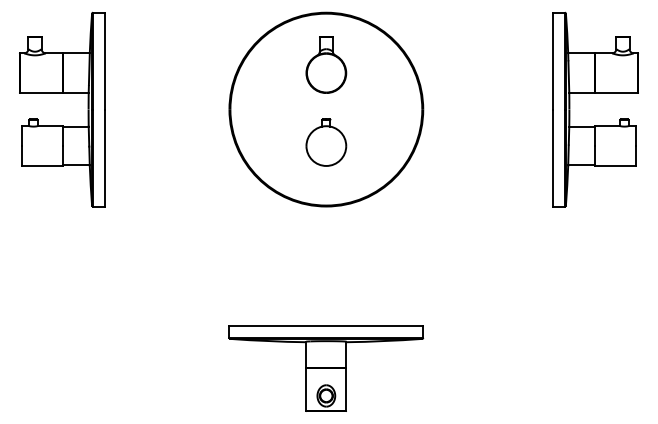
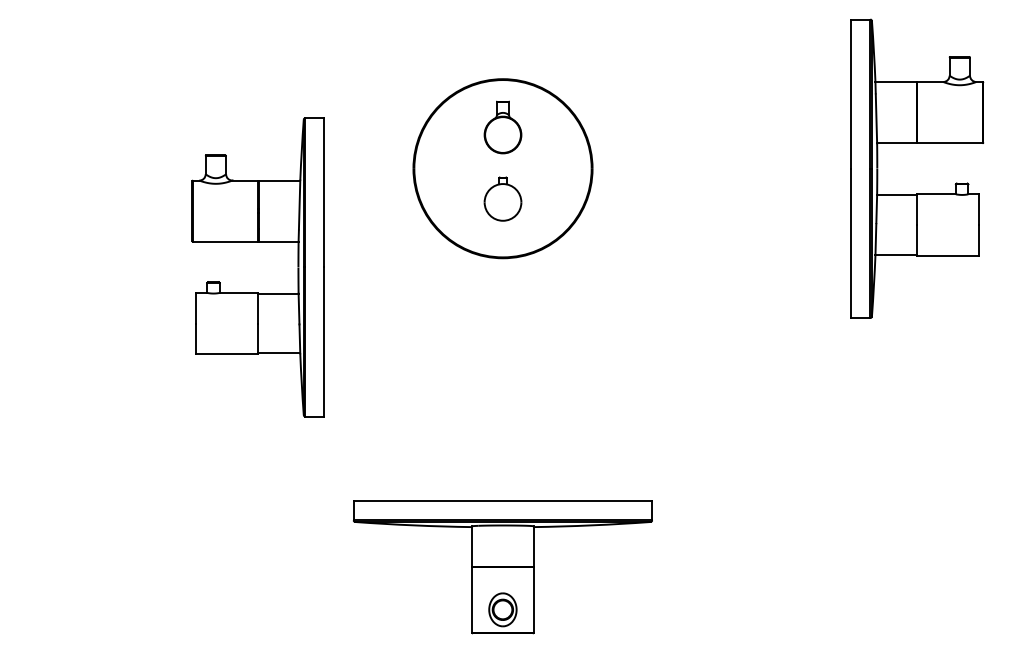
part: (62, 93) -> (258, 242), moved
part: (326, 109) -> (503, 168), size x0.6

